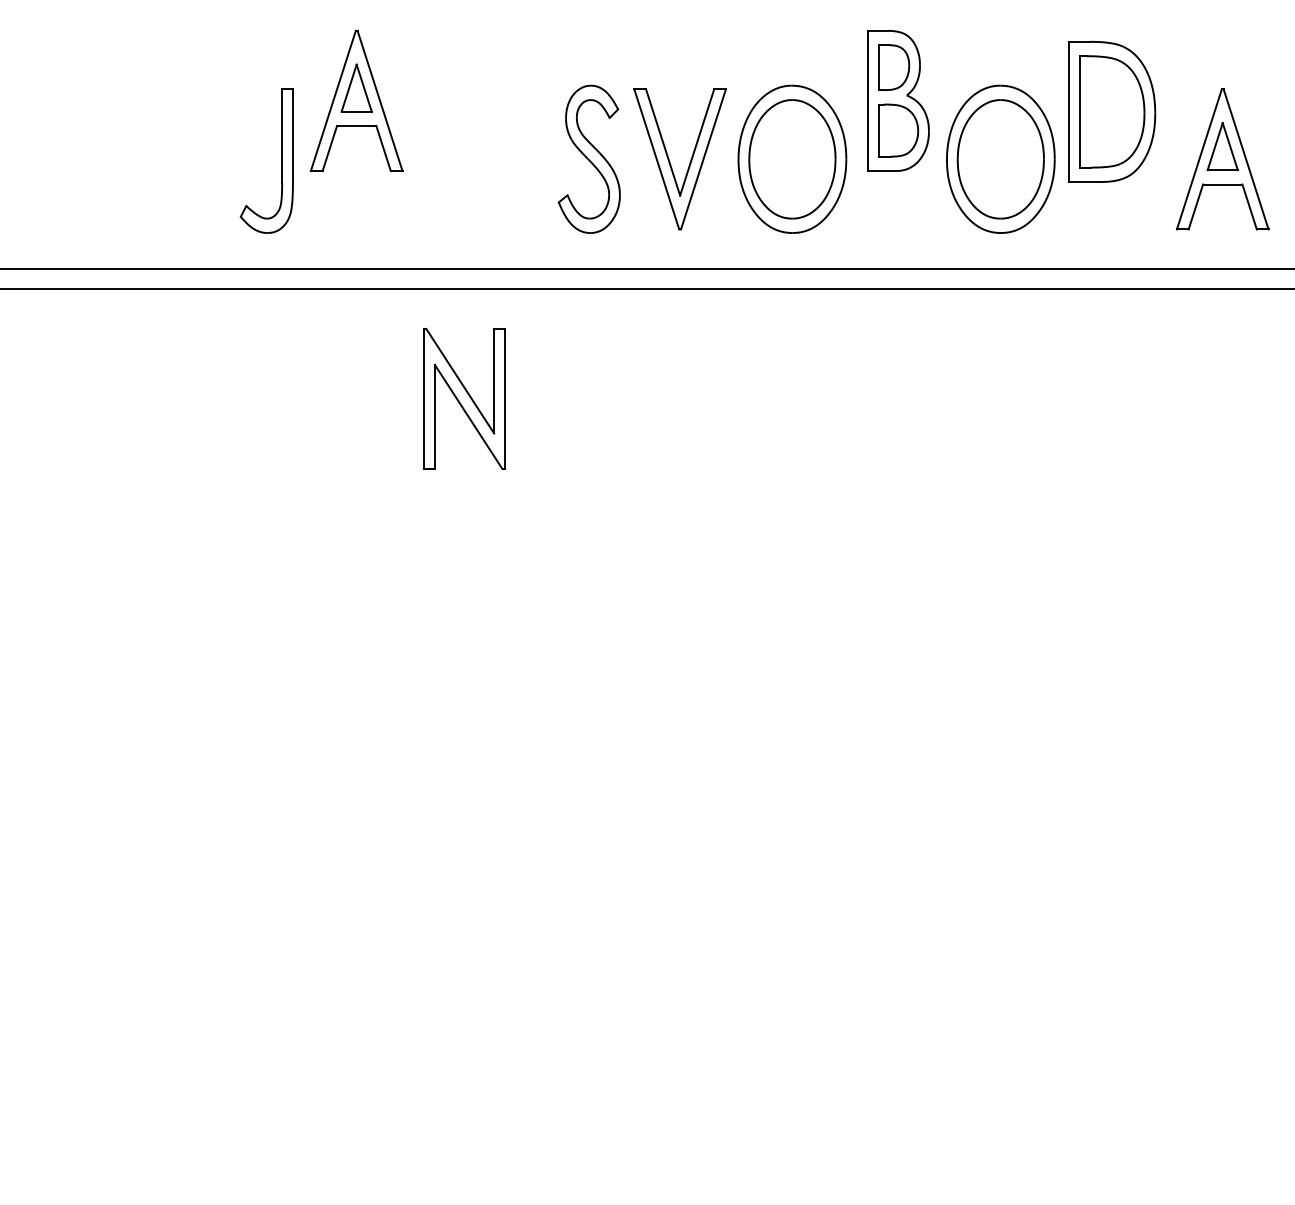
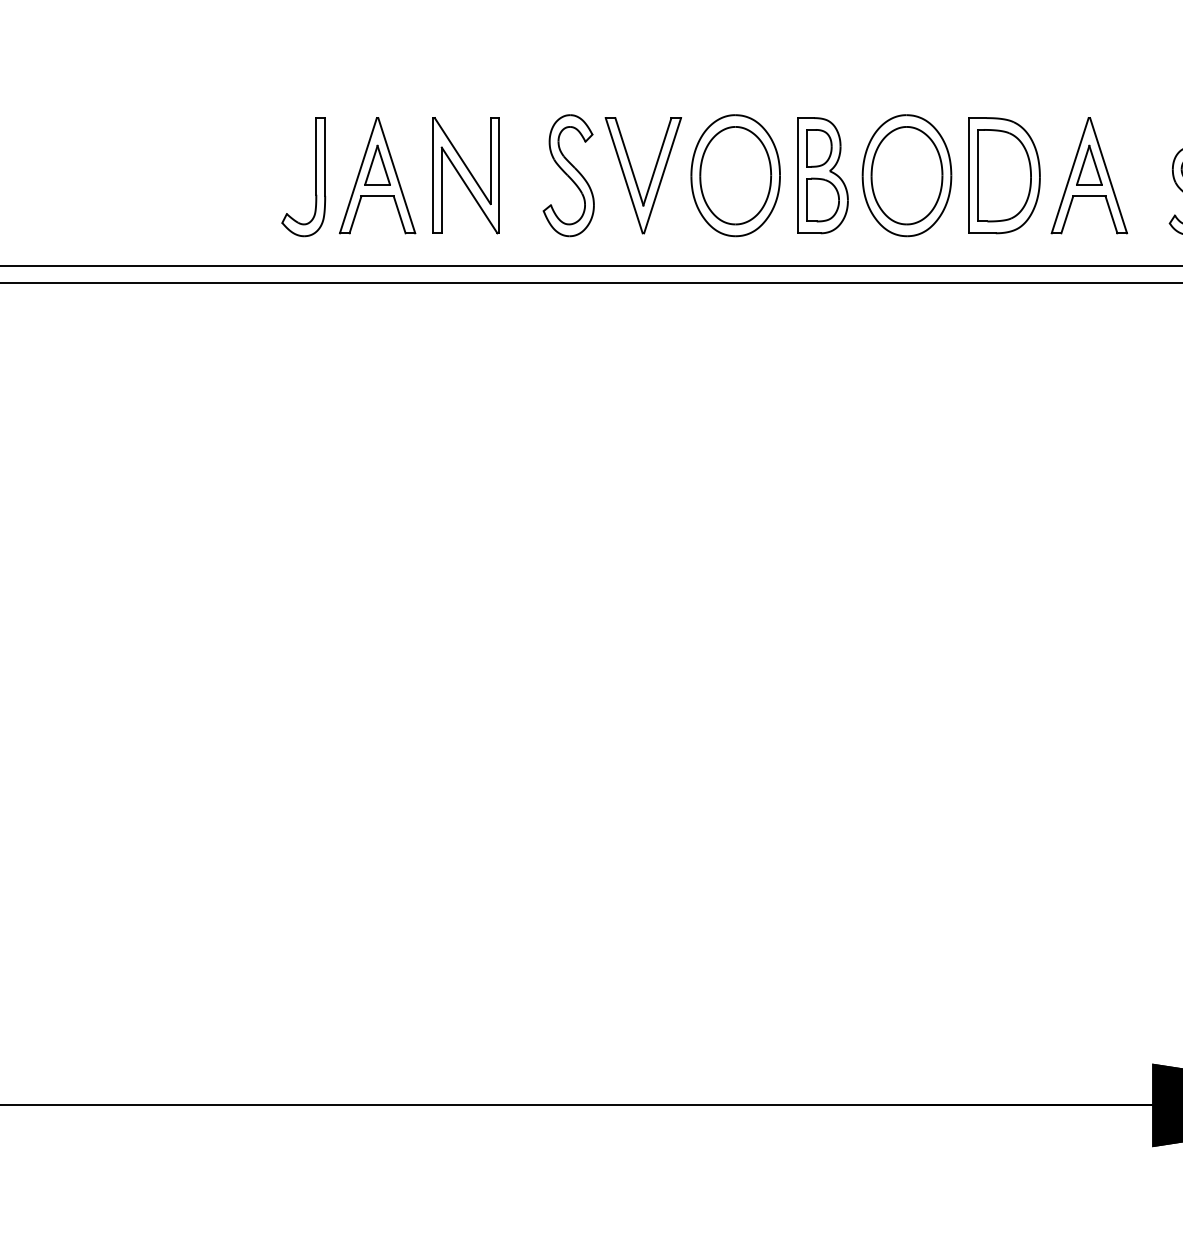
part: (356, 100) -> (377, 175), moved
part: (898, 100) -> (822, 175), moved
part: (1112, 111) -> (1004, 175), moved
part: (463, 398) -> (465, 175), moved

